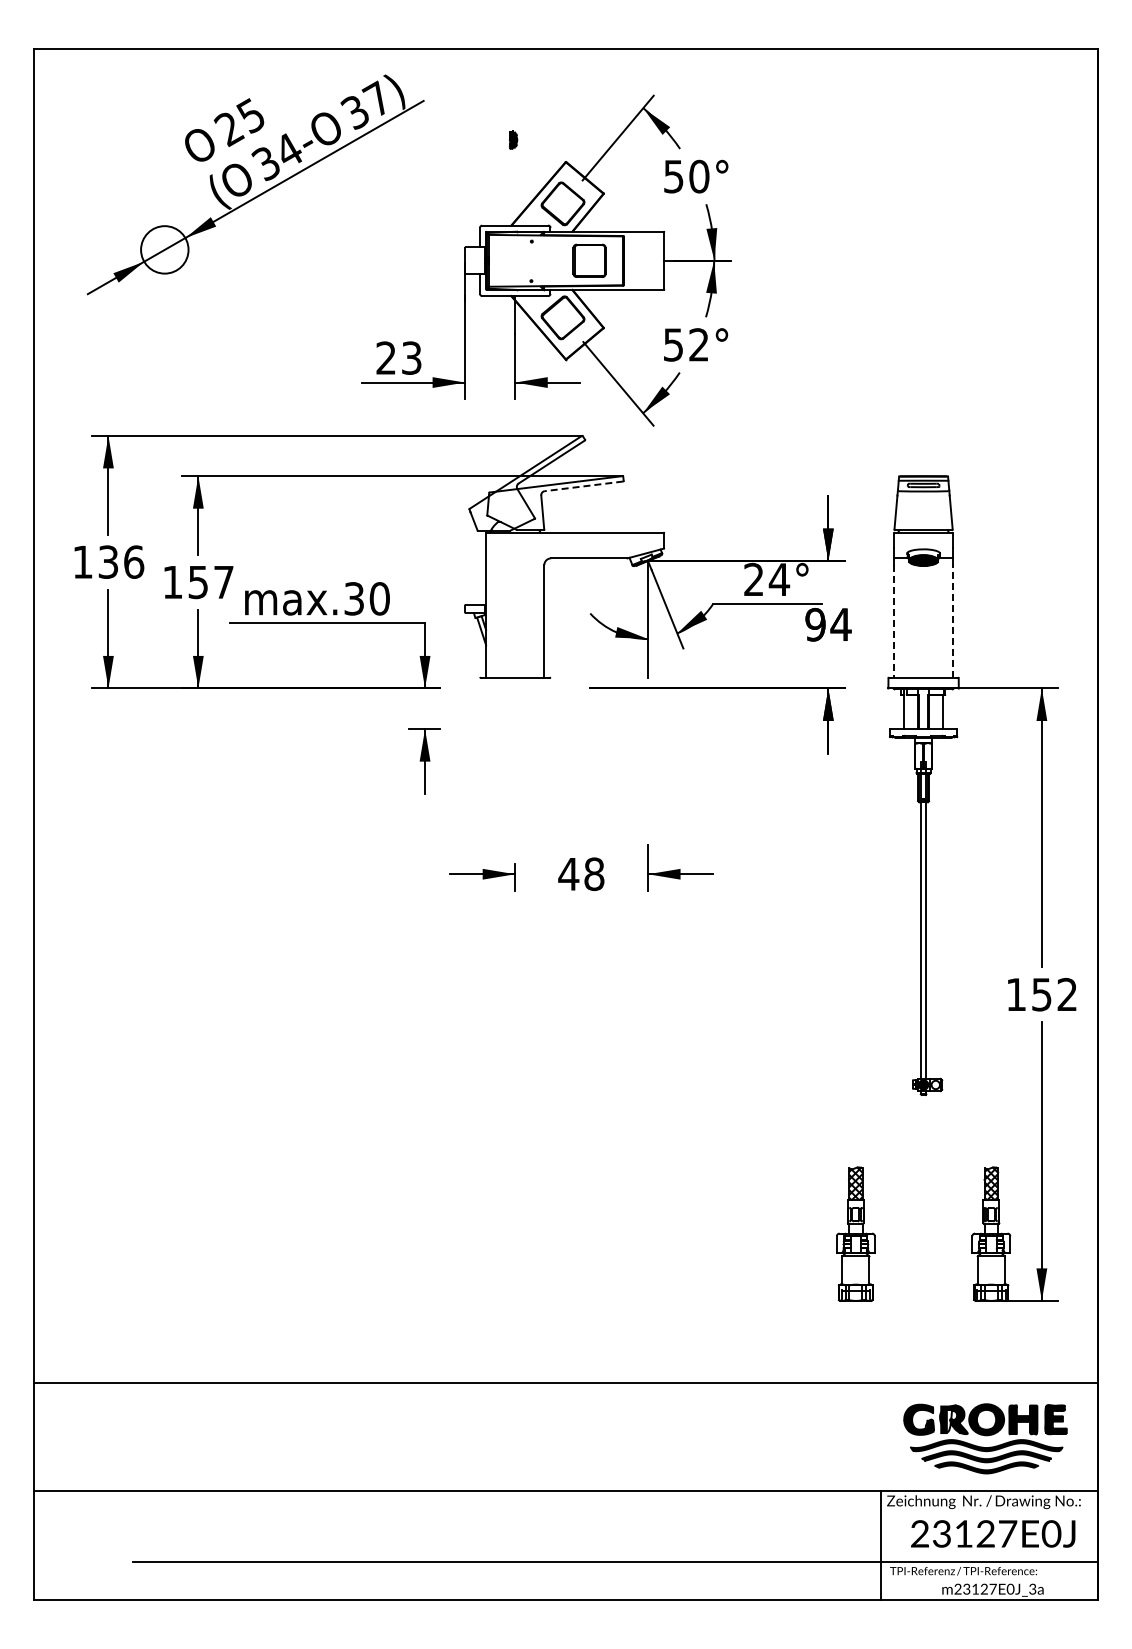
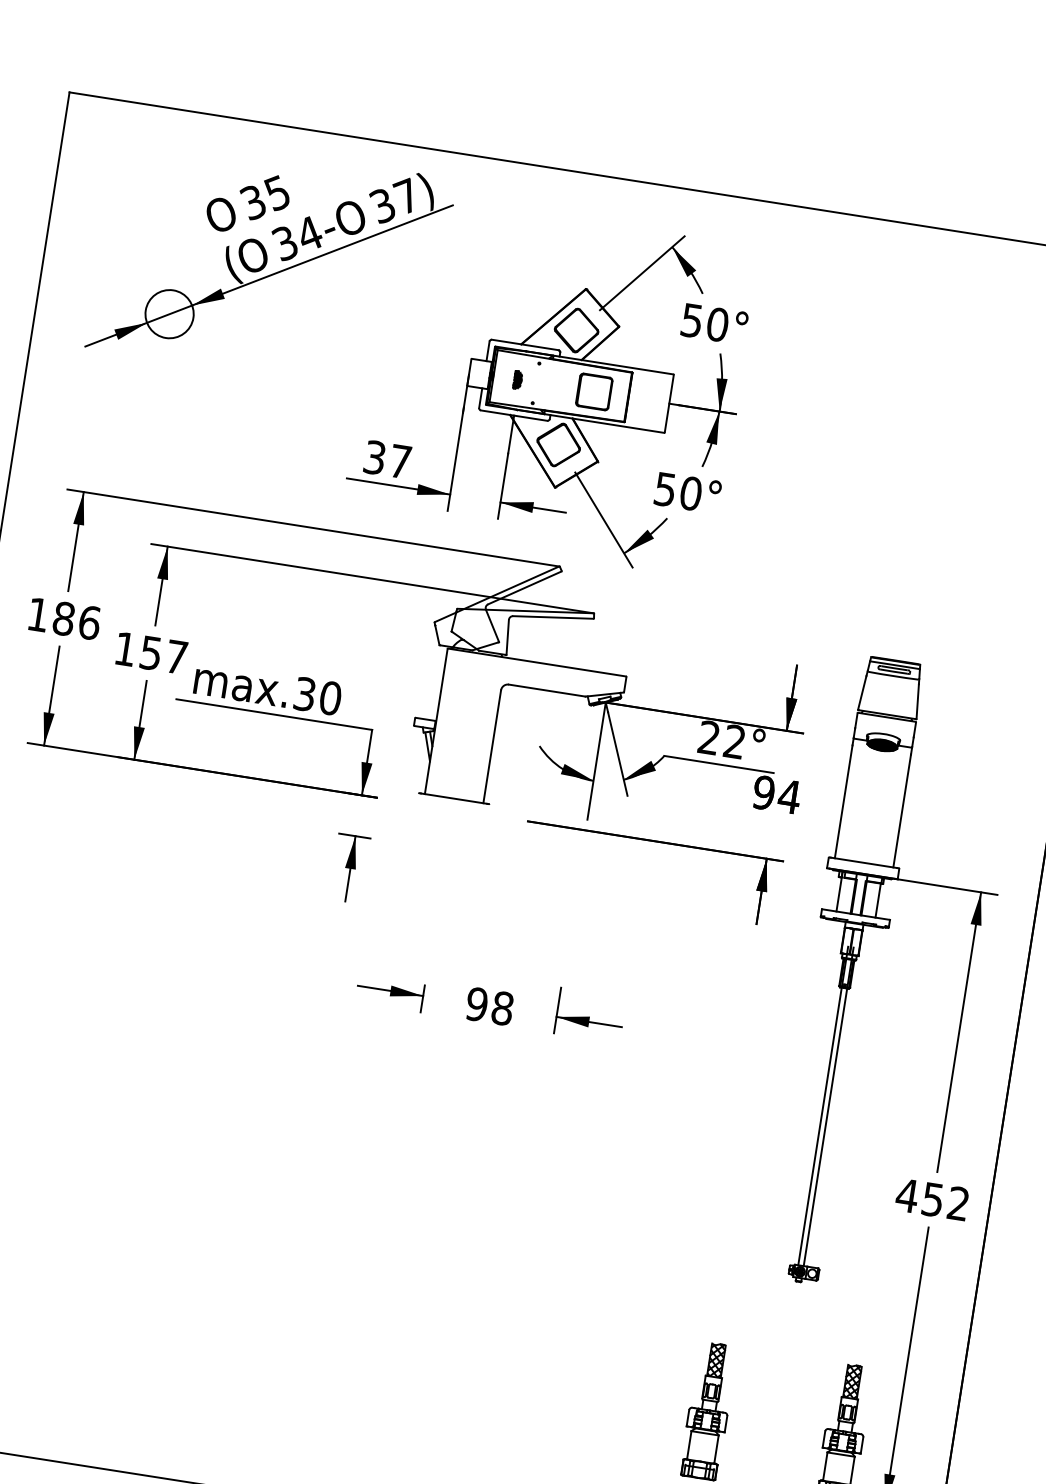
text: (228, 129) -> (252, 203), 25 -> 35
part: (513, 139) -> (517, 379), moved
text: (699, 344) -> (691, 493), 52° -> 50°
text: (398, 357) -> (387, 458), 23 -> 37
line: (583, 486) -> (552, 617), dashed -> solid
text: (108, 561) -> (64, 618), 136 -> 186
text: (779, 578) -> (735, 740), 24° -> 22°
line: (952, 620) -> (902, 810), dashed -> solid
line: (894, 621) -> (843, 801), dashed -> solid
text: (568, 874) -> (476, 1004), 48 -> 98
text: (1015, 994) -> (906, 1195), 152 -> 452

